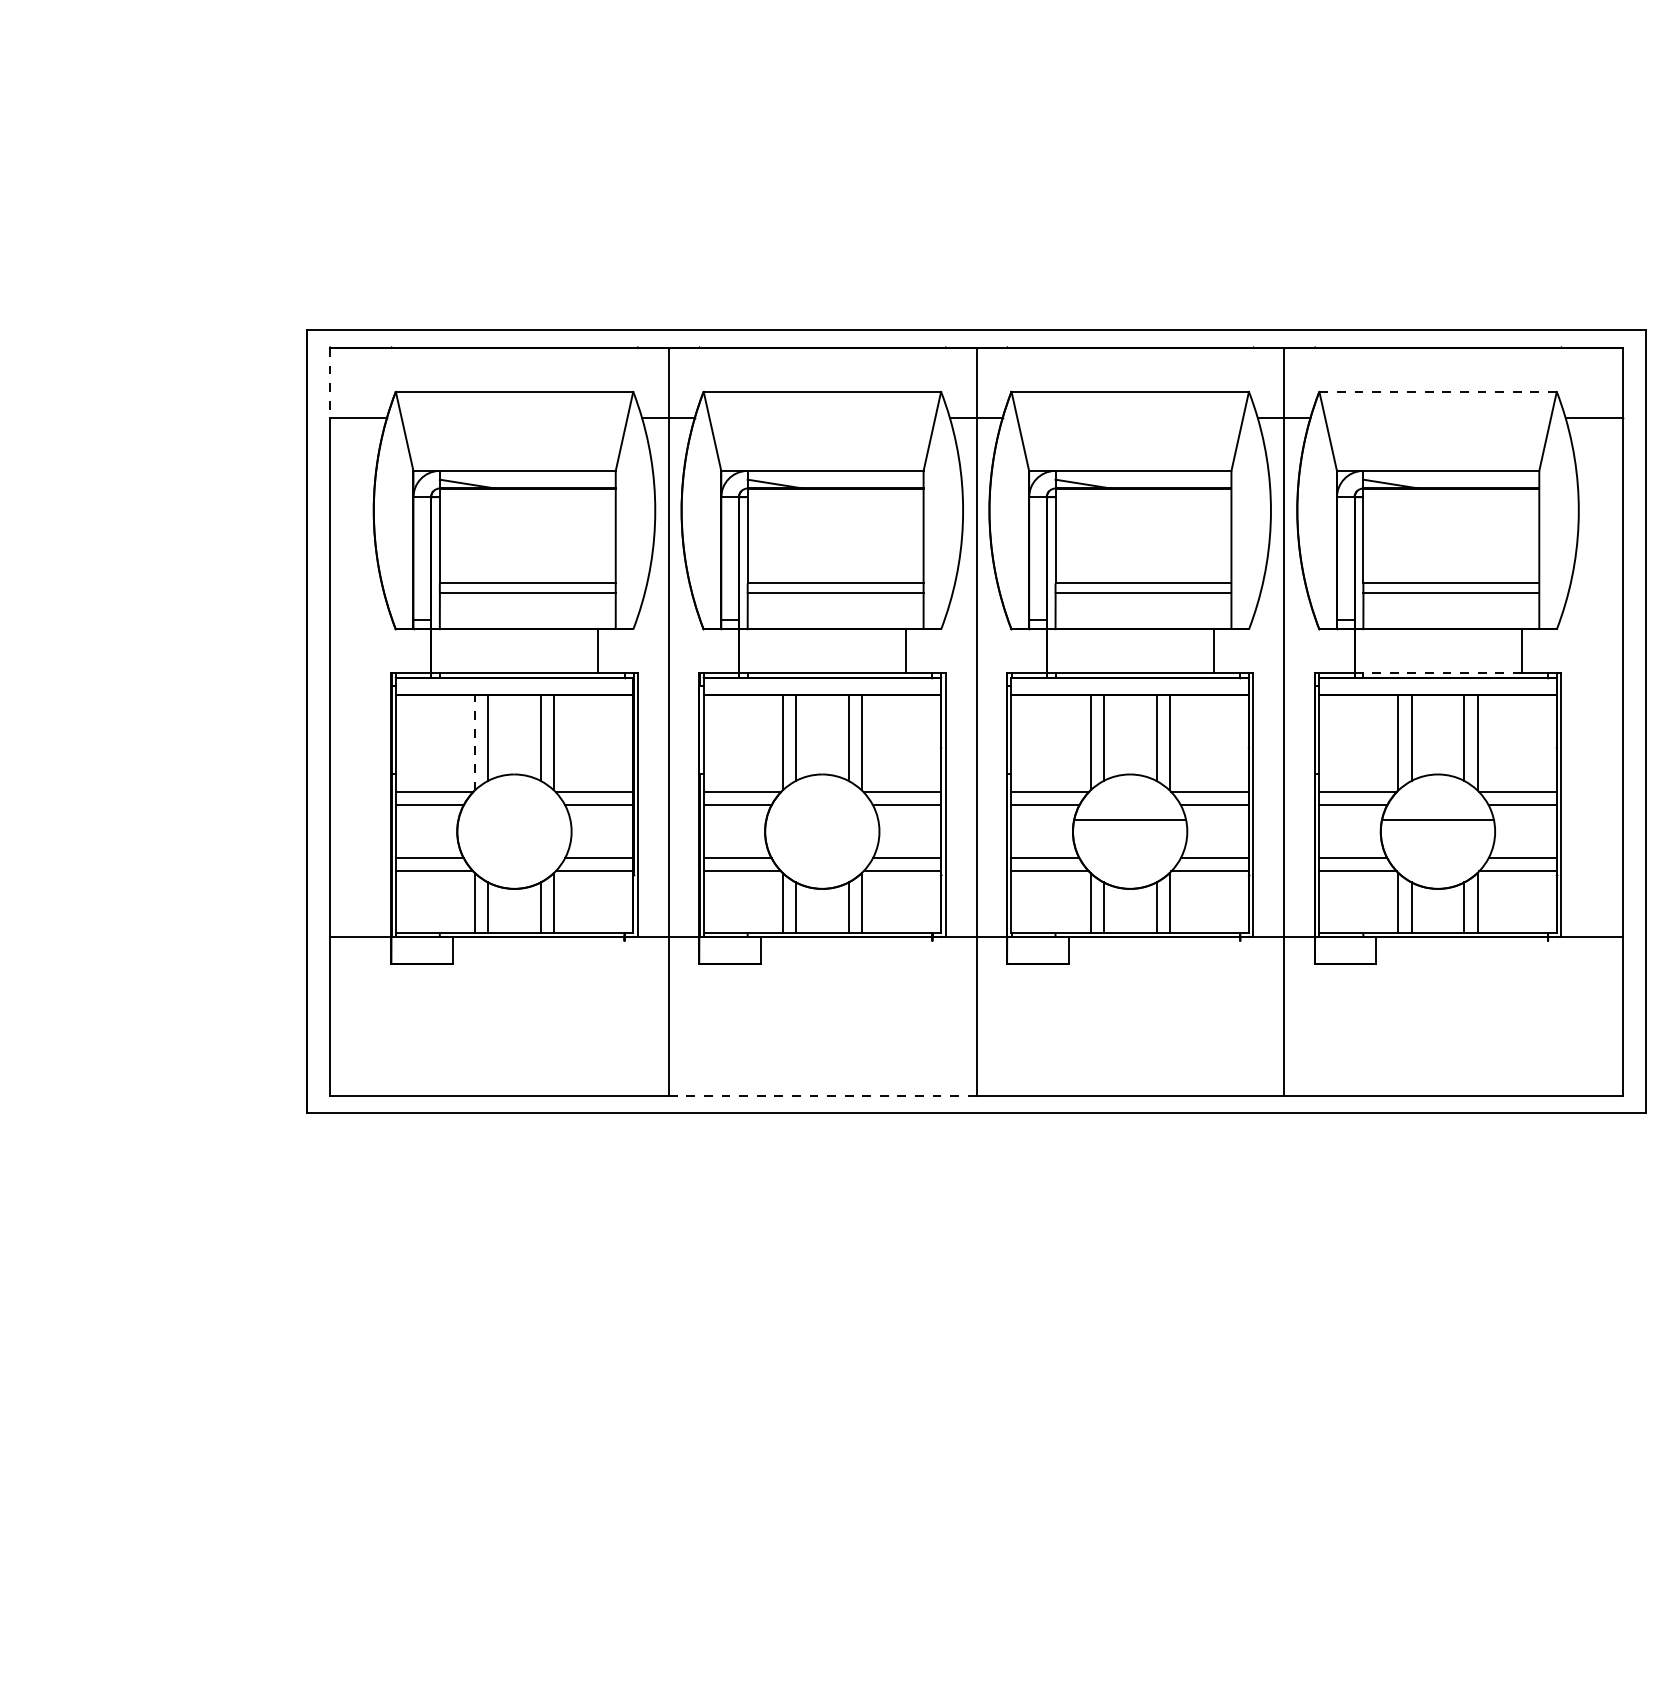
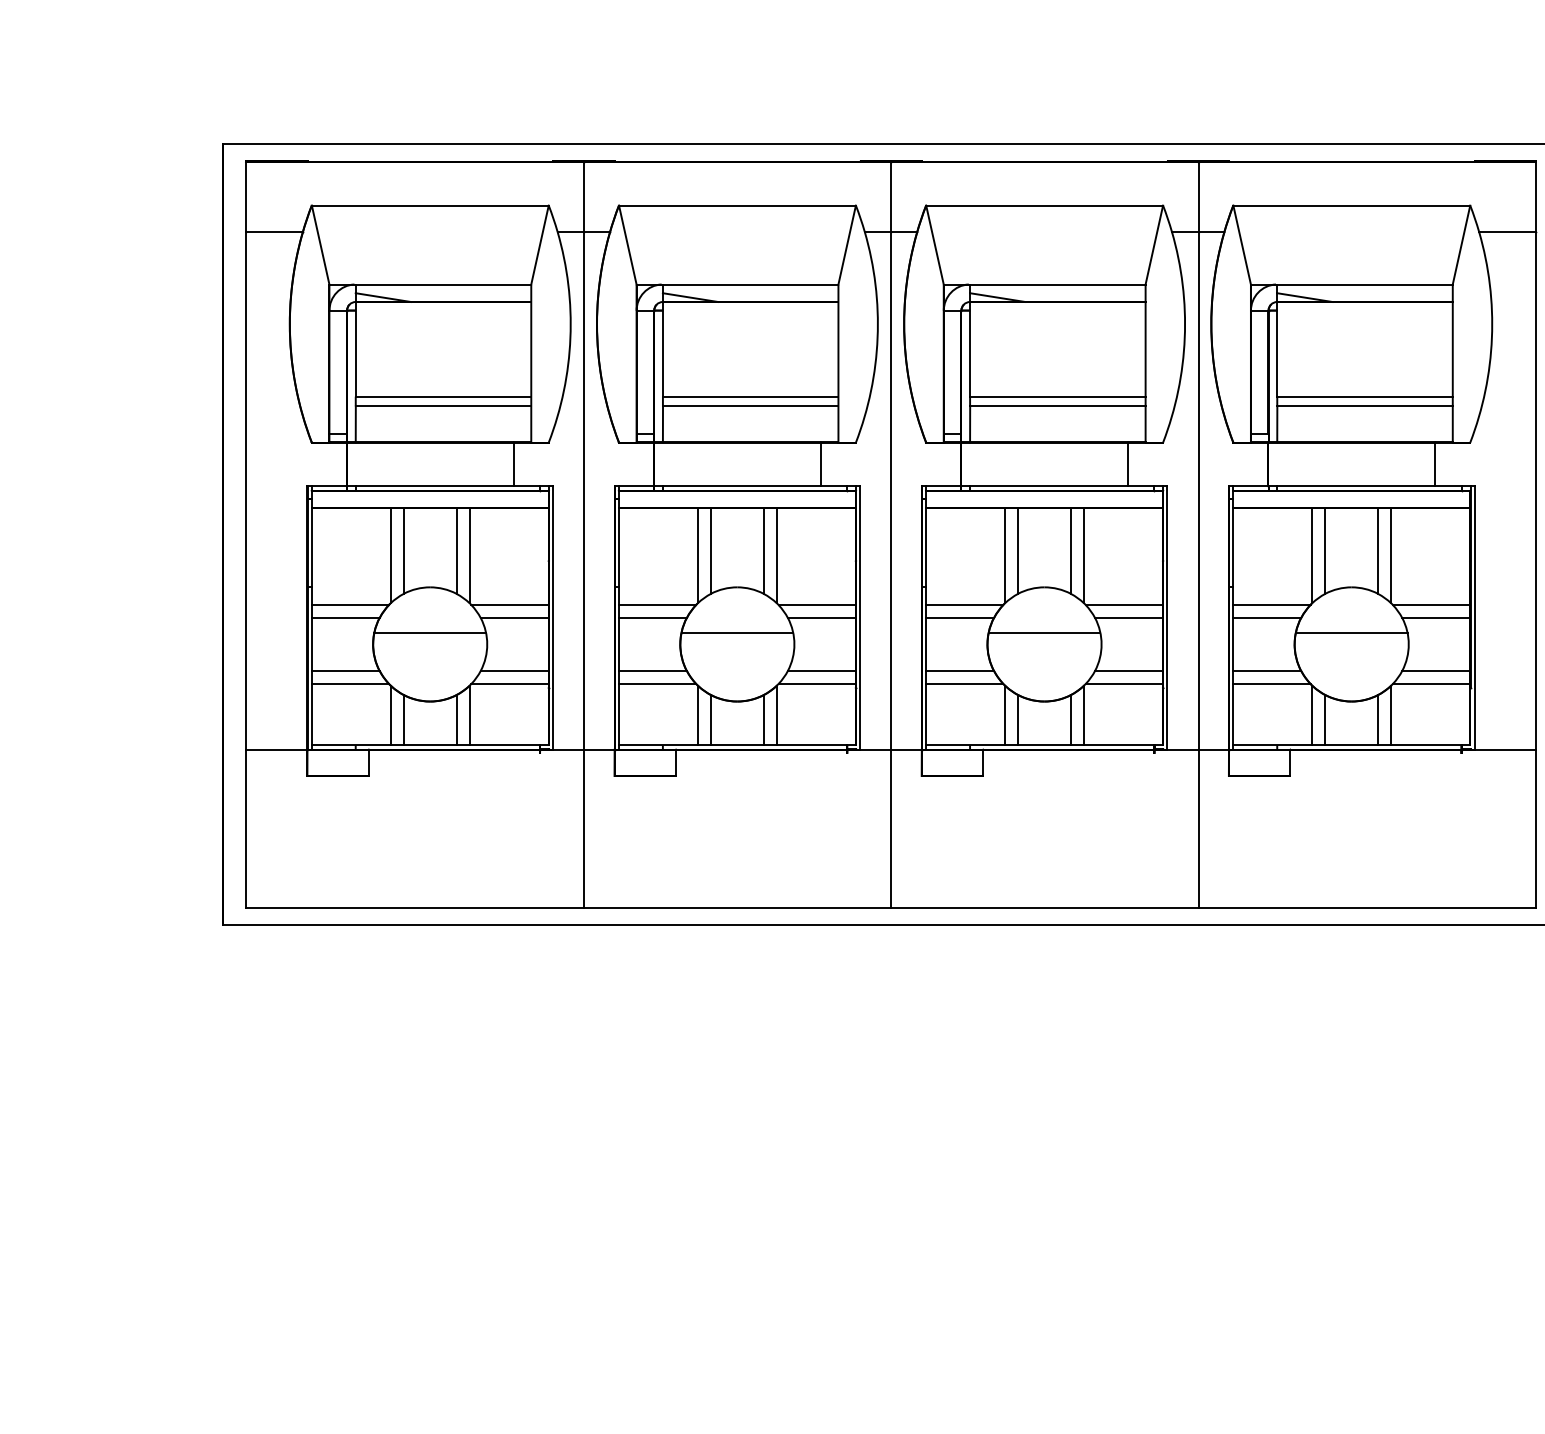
line: (329, 383) -> (245, 197), dashed -> solid
line: (1438, 391) -> (1352, 205), dashed -> solid
line: (1438, 673) -> (1352, 486), dashed -> solid
line: (474, 742) -> (390, 555), dashed -> solid
line: (514, 819) -> (430, 632), added
line: (822, 819) -> (737, 632), added
line: (822, 1095) -> (737, 907), dashed -> solid

